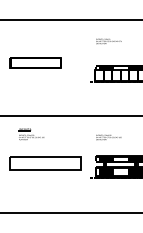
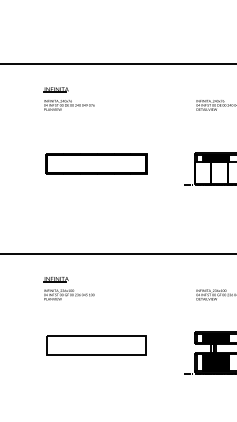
part: (31, 38) -> (68, 99), added
part: (35, 62) -> (96, 162), moved
part: (45, 162) -> (96, 344), size x0.71

